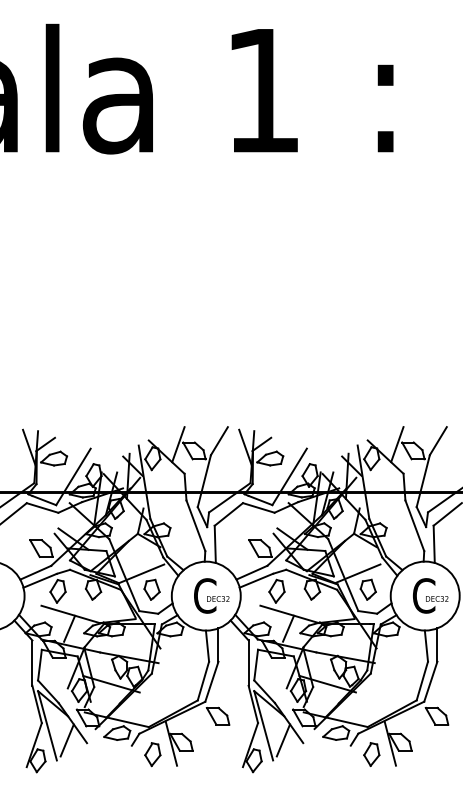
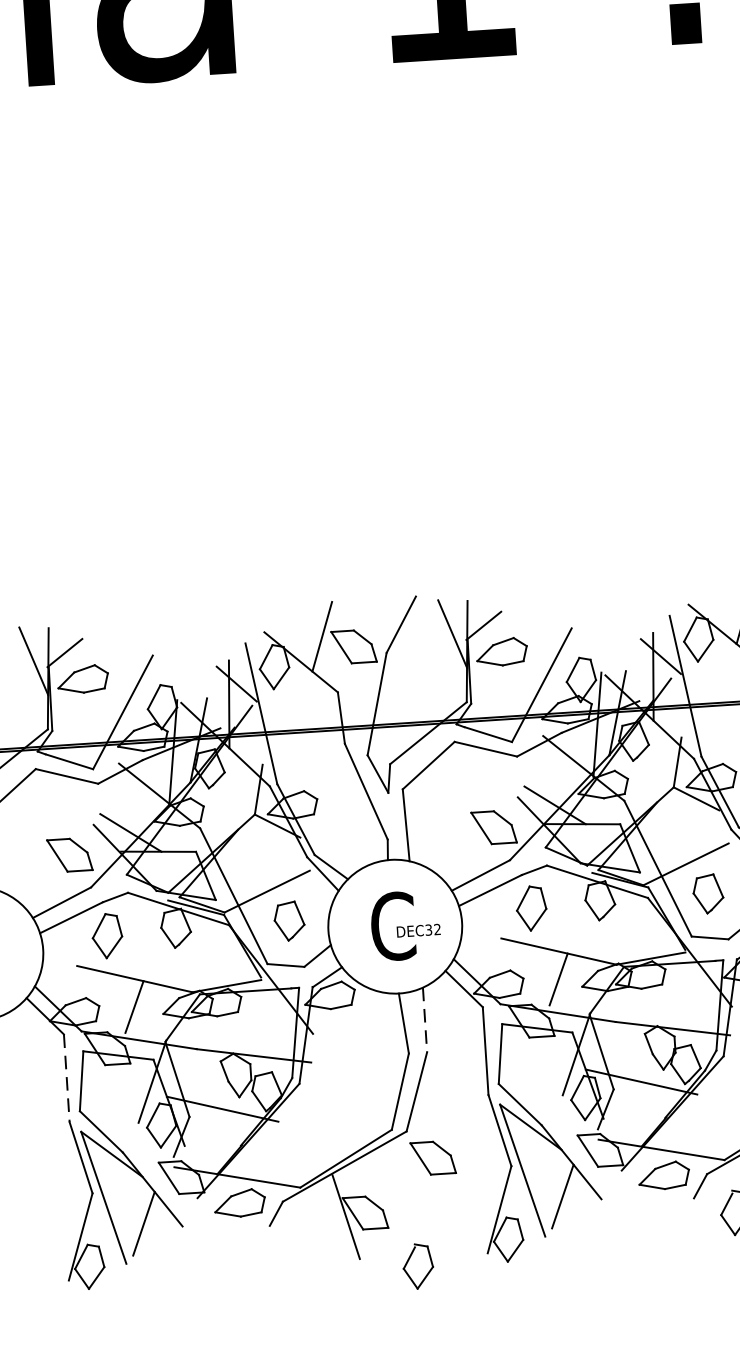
line: (218, 645) -> (425, 1020), solid -> dashed
line: (32, 663) -> (66, 1078), solid -> dashed
part: (152, 754) -> (417, 1266), moved

